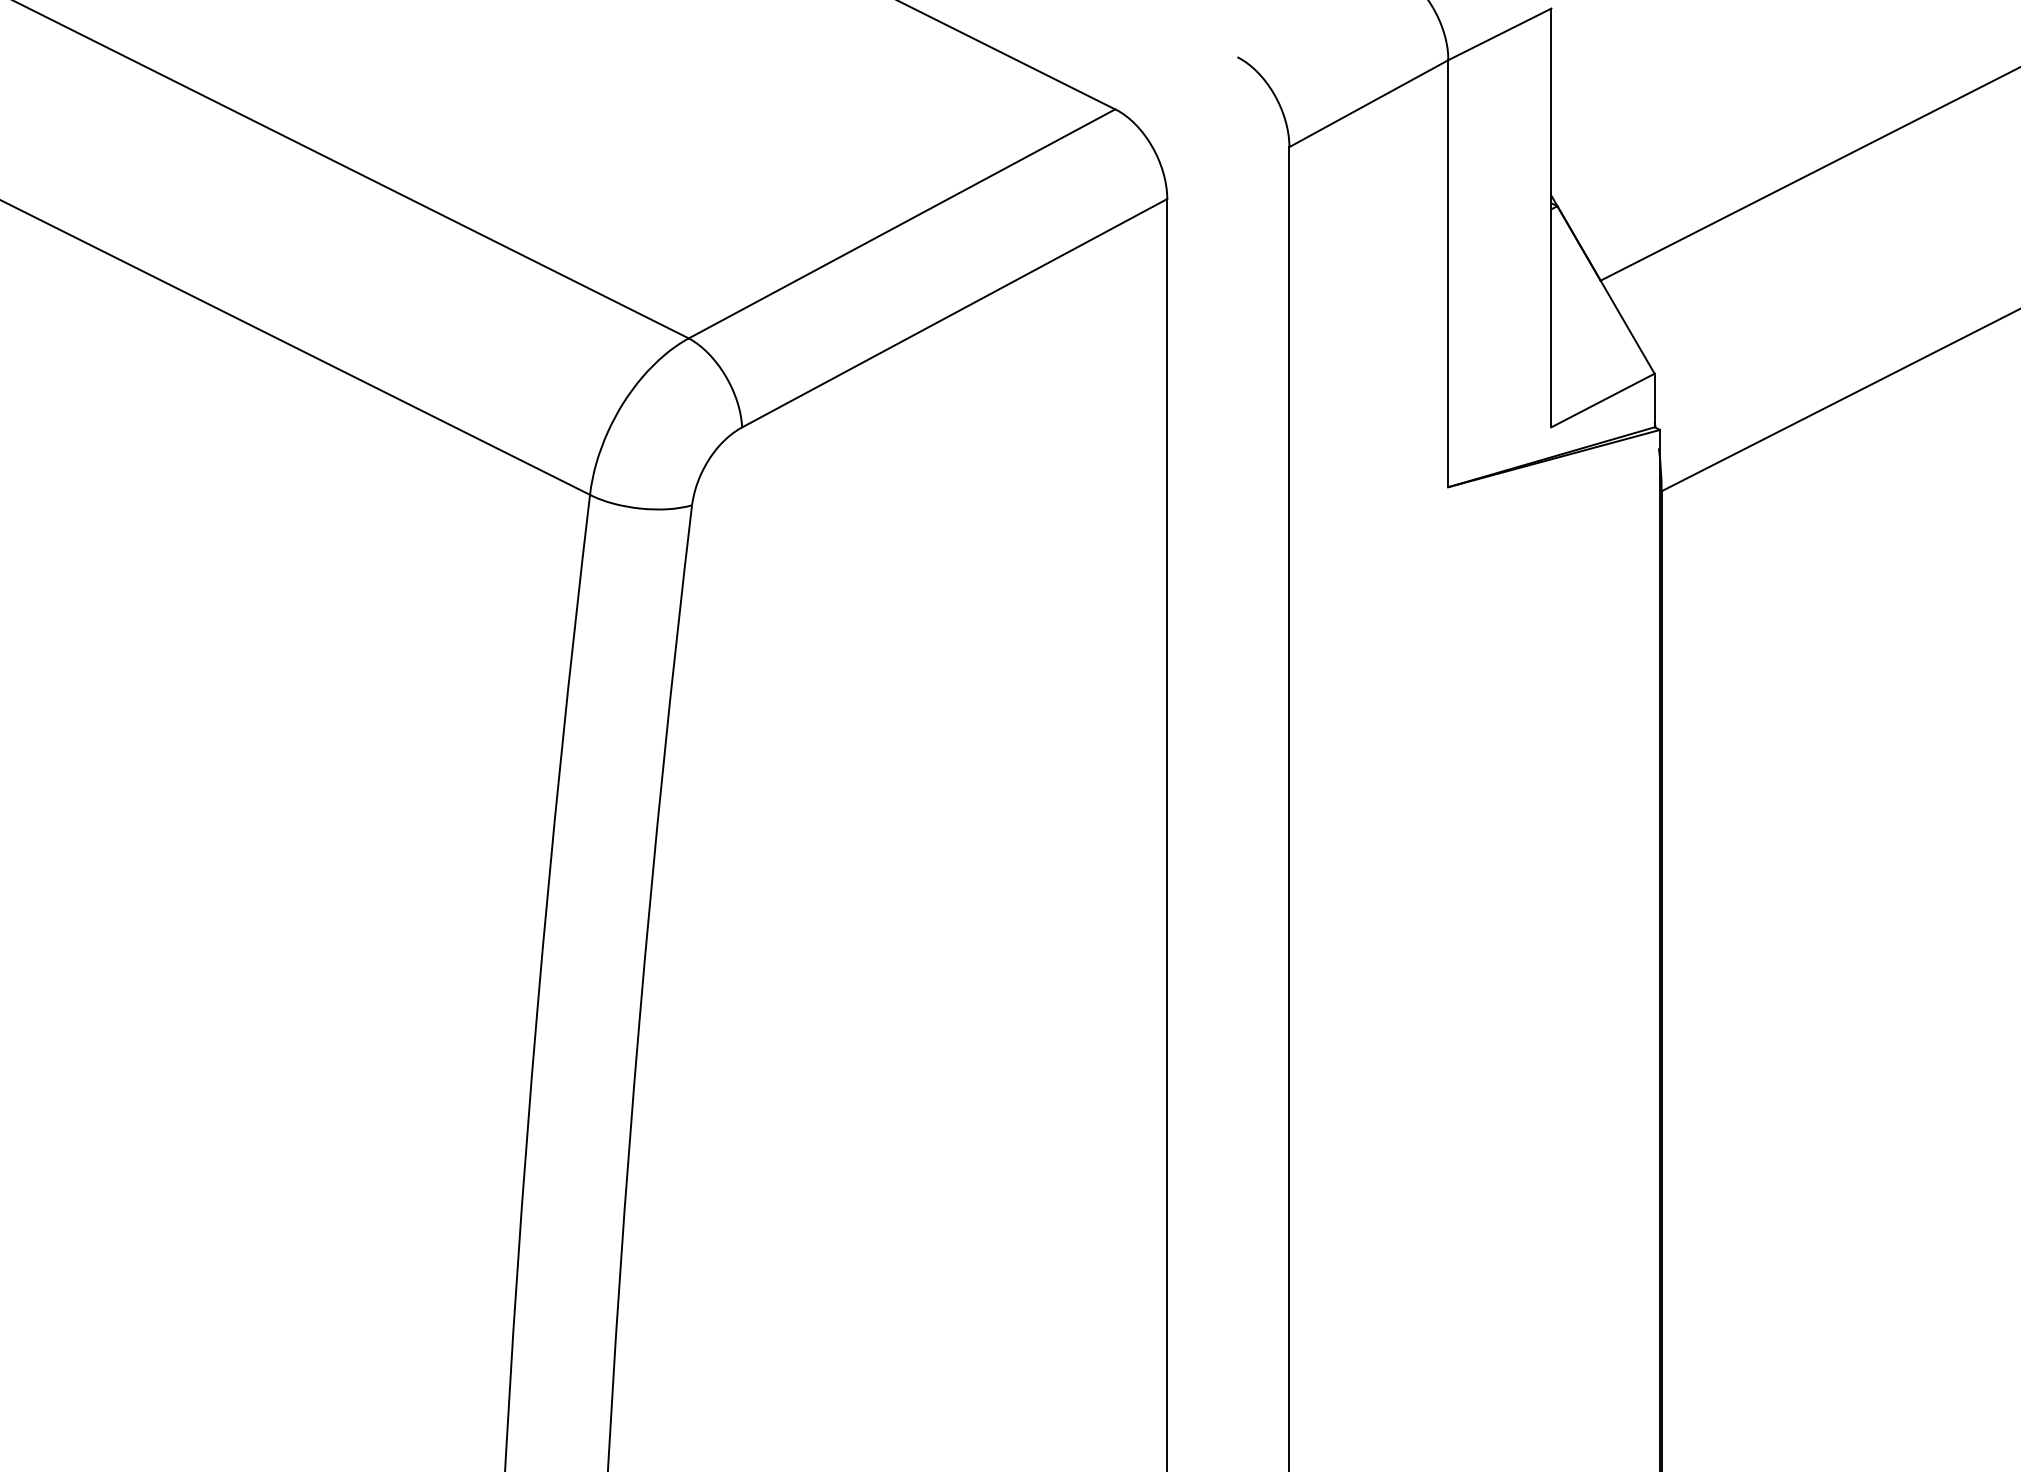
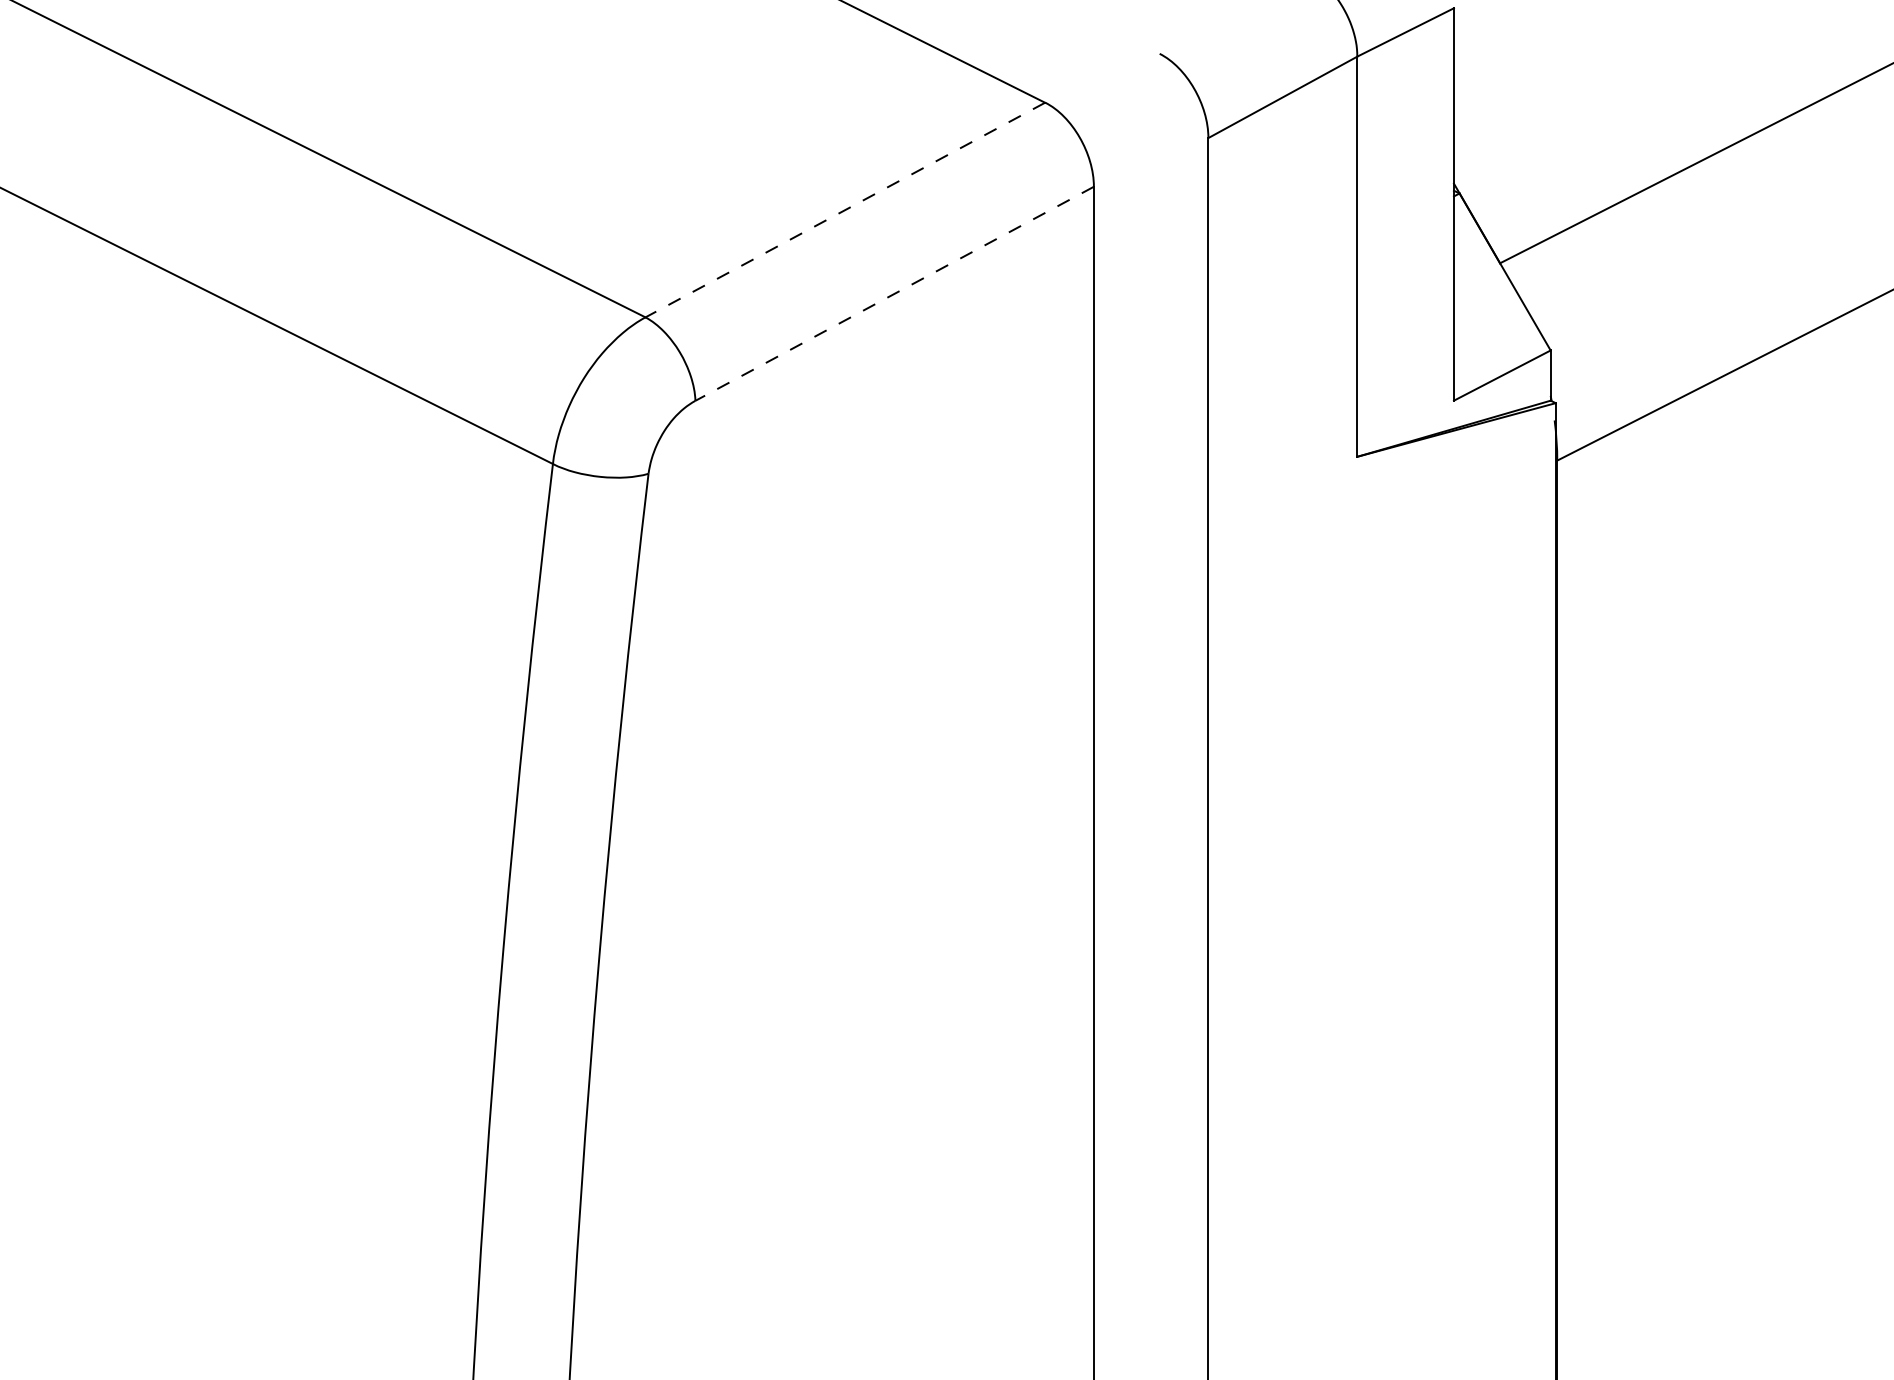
line: (902, 224) -> (845, 210), solid -> dashed
line: (954, 314) -> (894, 294), solid -> dashed

